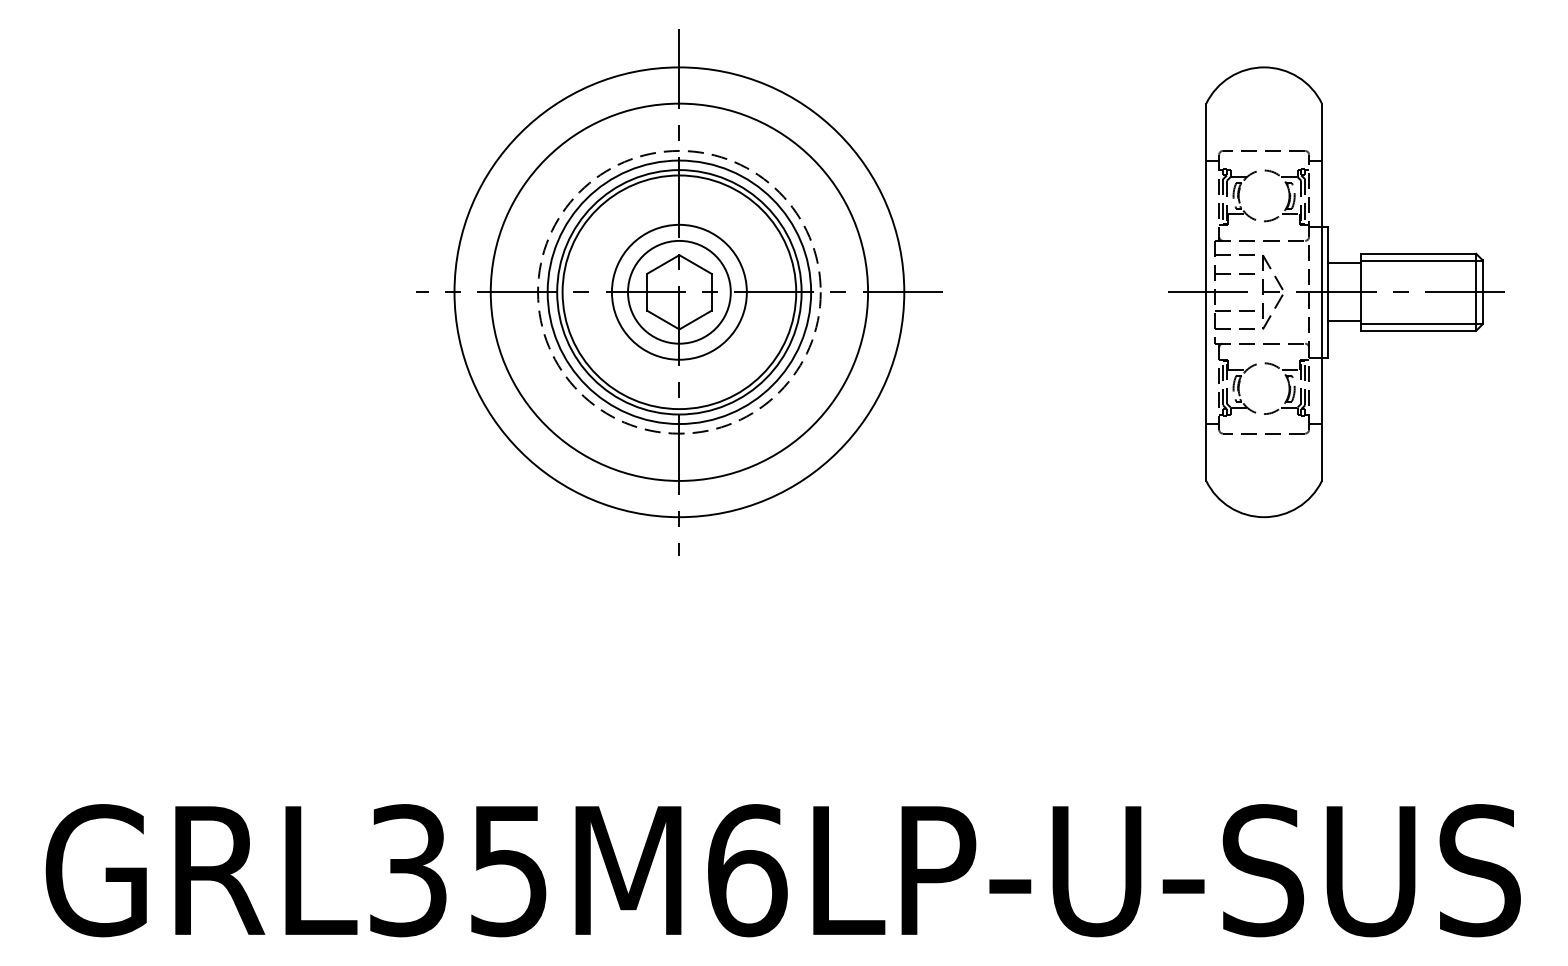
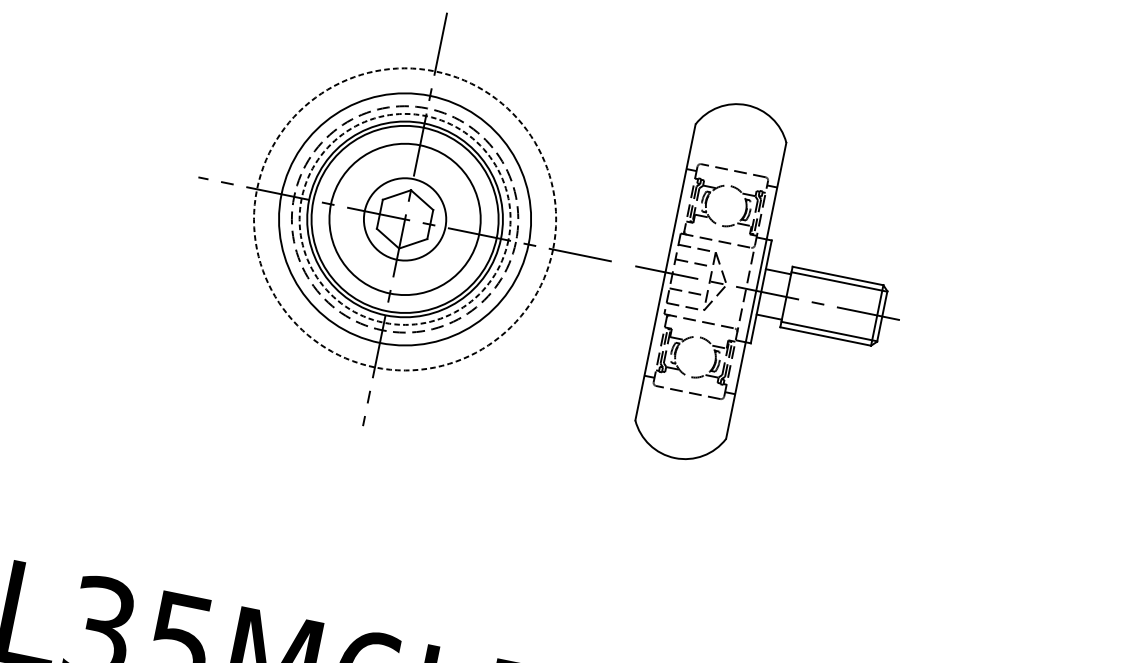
circle: (678, 291) -> (404, 218), size x1.4
circle: (679, 291) -> (405, 218), solid -> dashed
circle: (679, 292) -> (405, 219), size x0.7
circle: (679, 292) -> (405, 219), solid -> dashed
part: (1336, 292) -> (767, 293), moved

